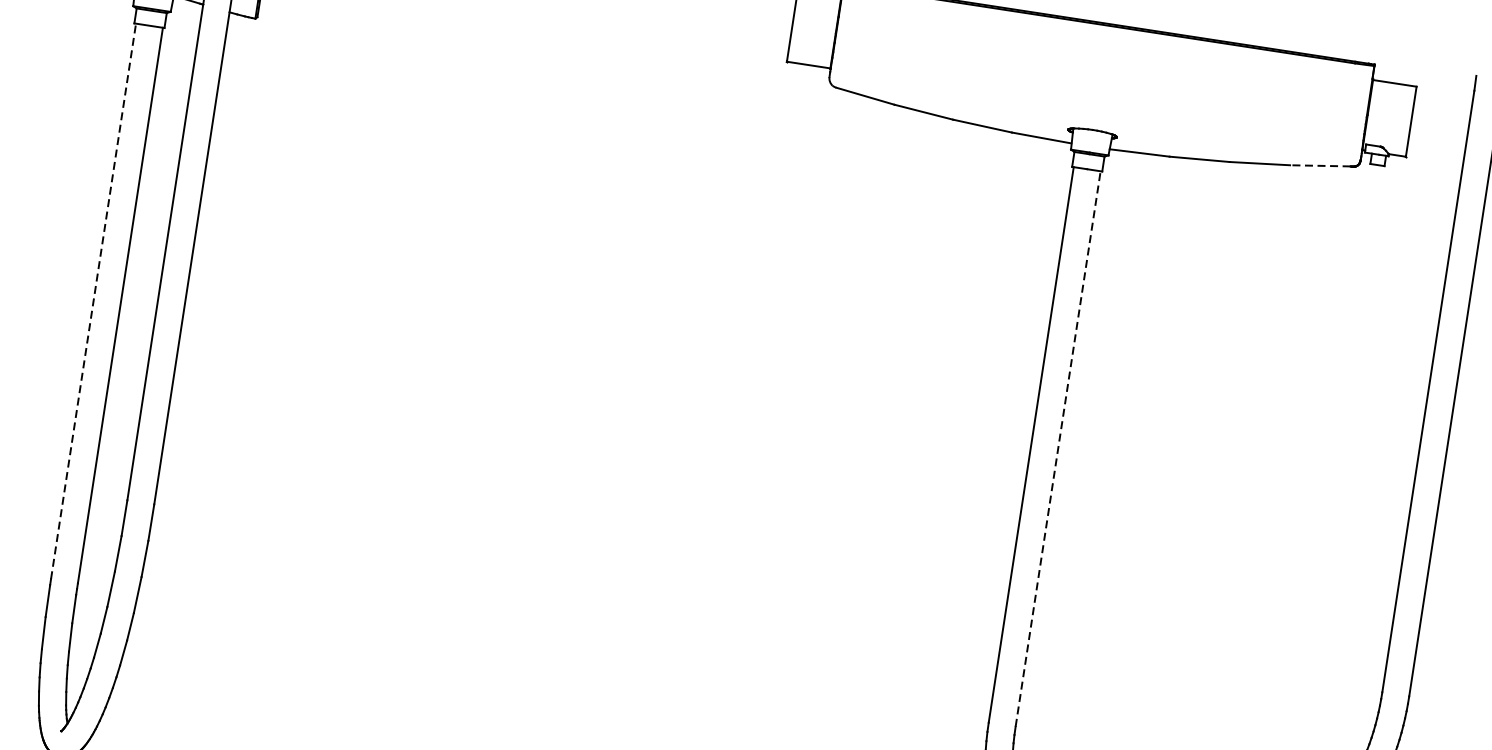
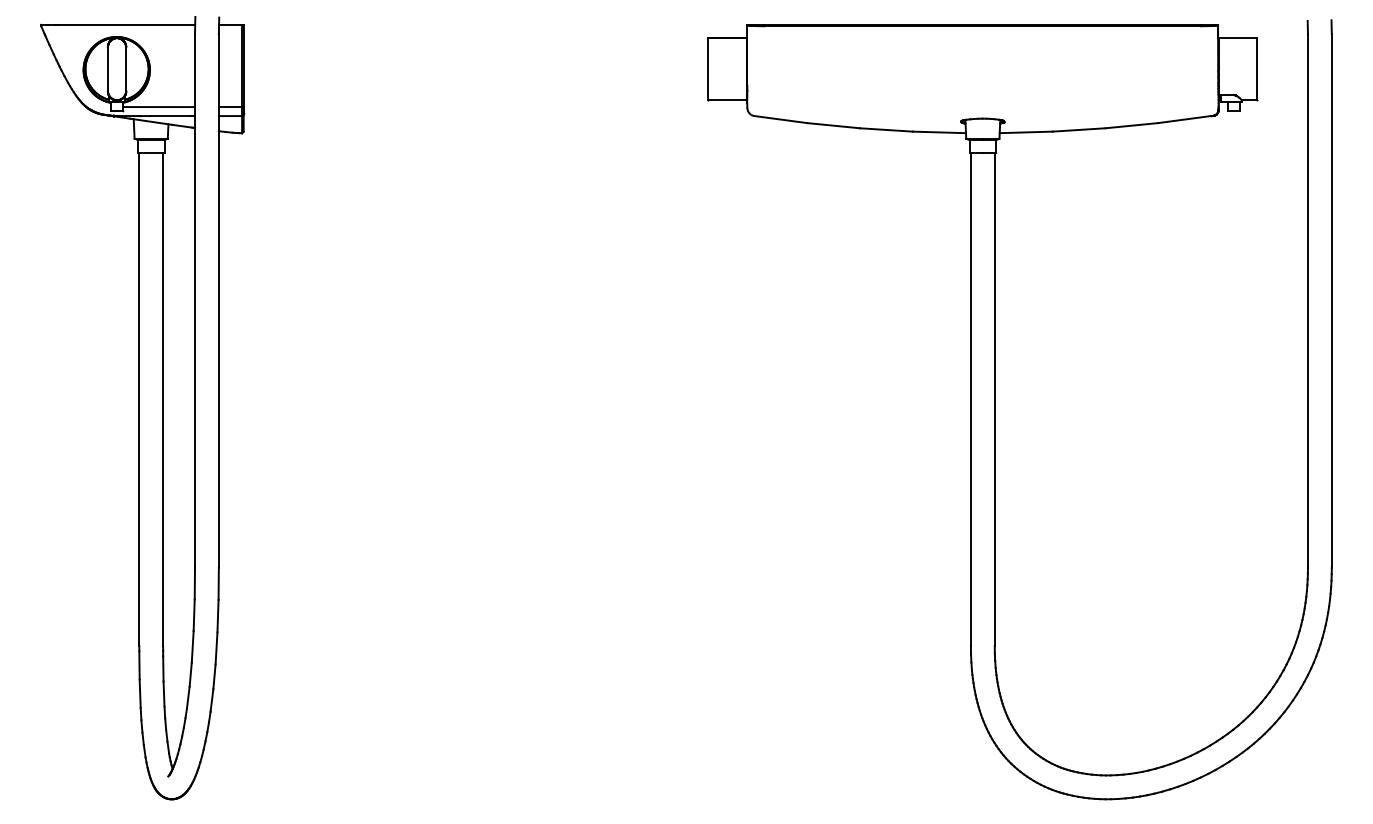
line: (1320, 165) -> (1184, 119), dashed -> solid
line: (93, 301) -> (139, 399), dashed -> solid
line: (1057, 448) -> (994, 399), dashed -> solid

